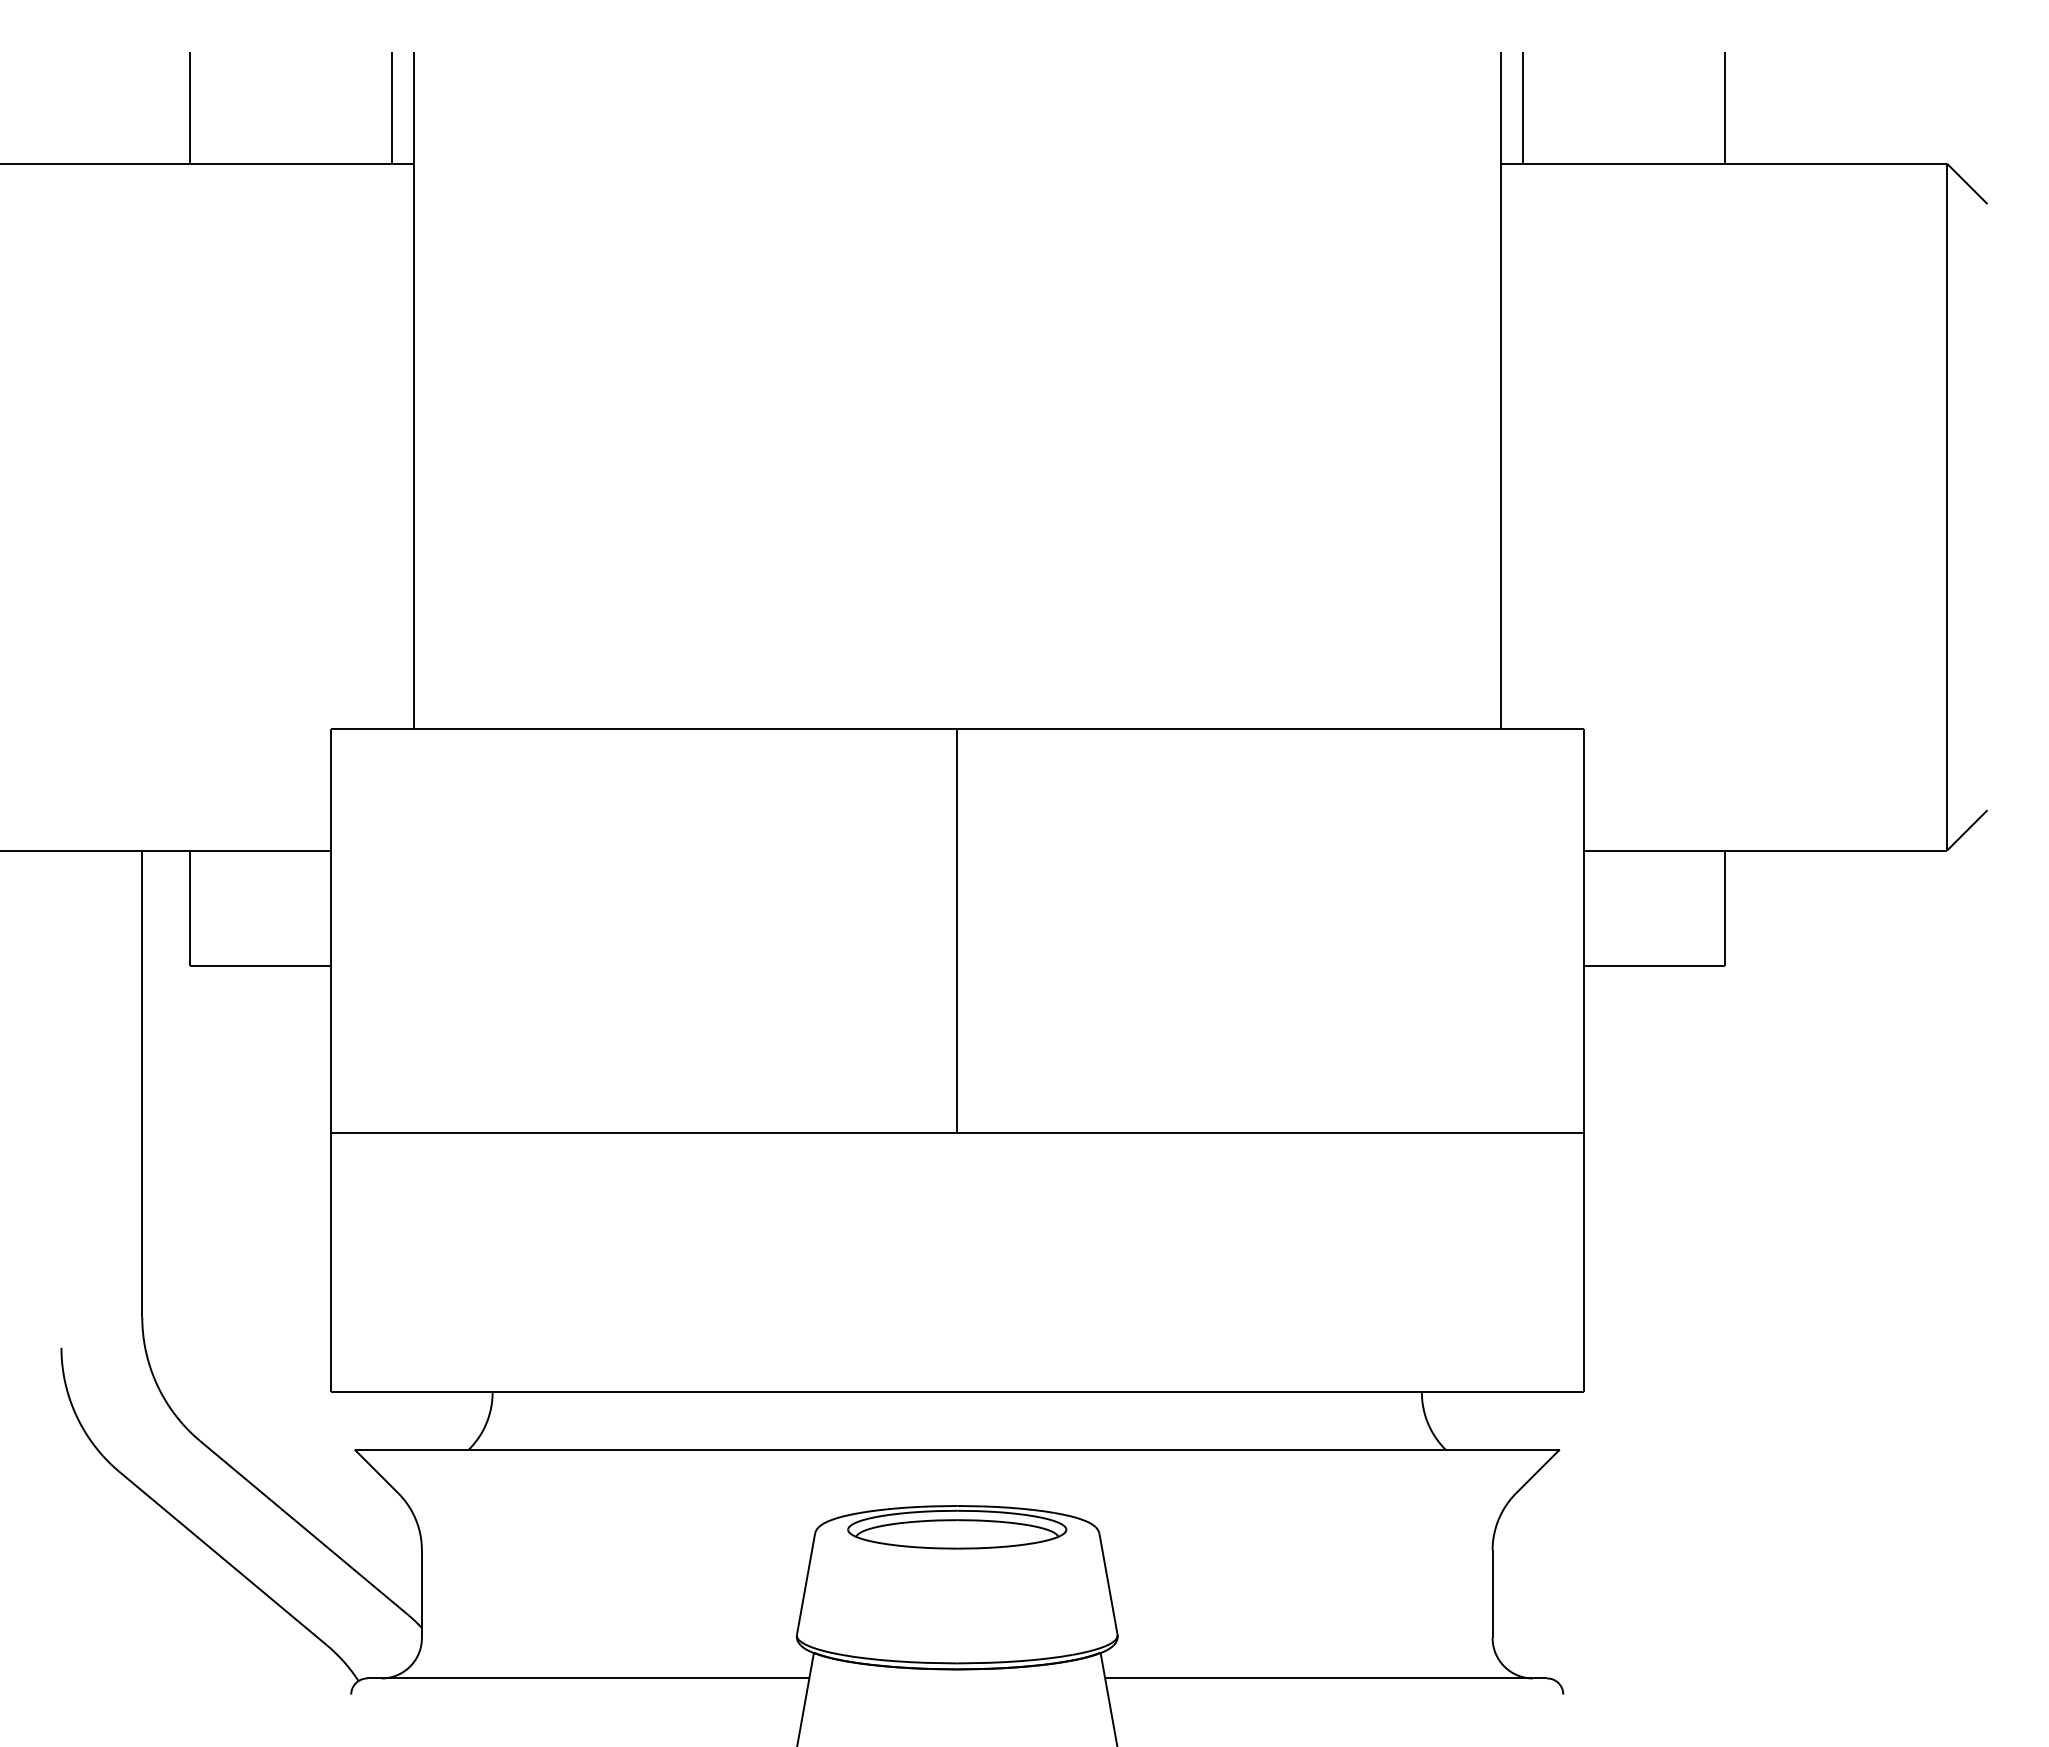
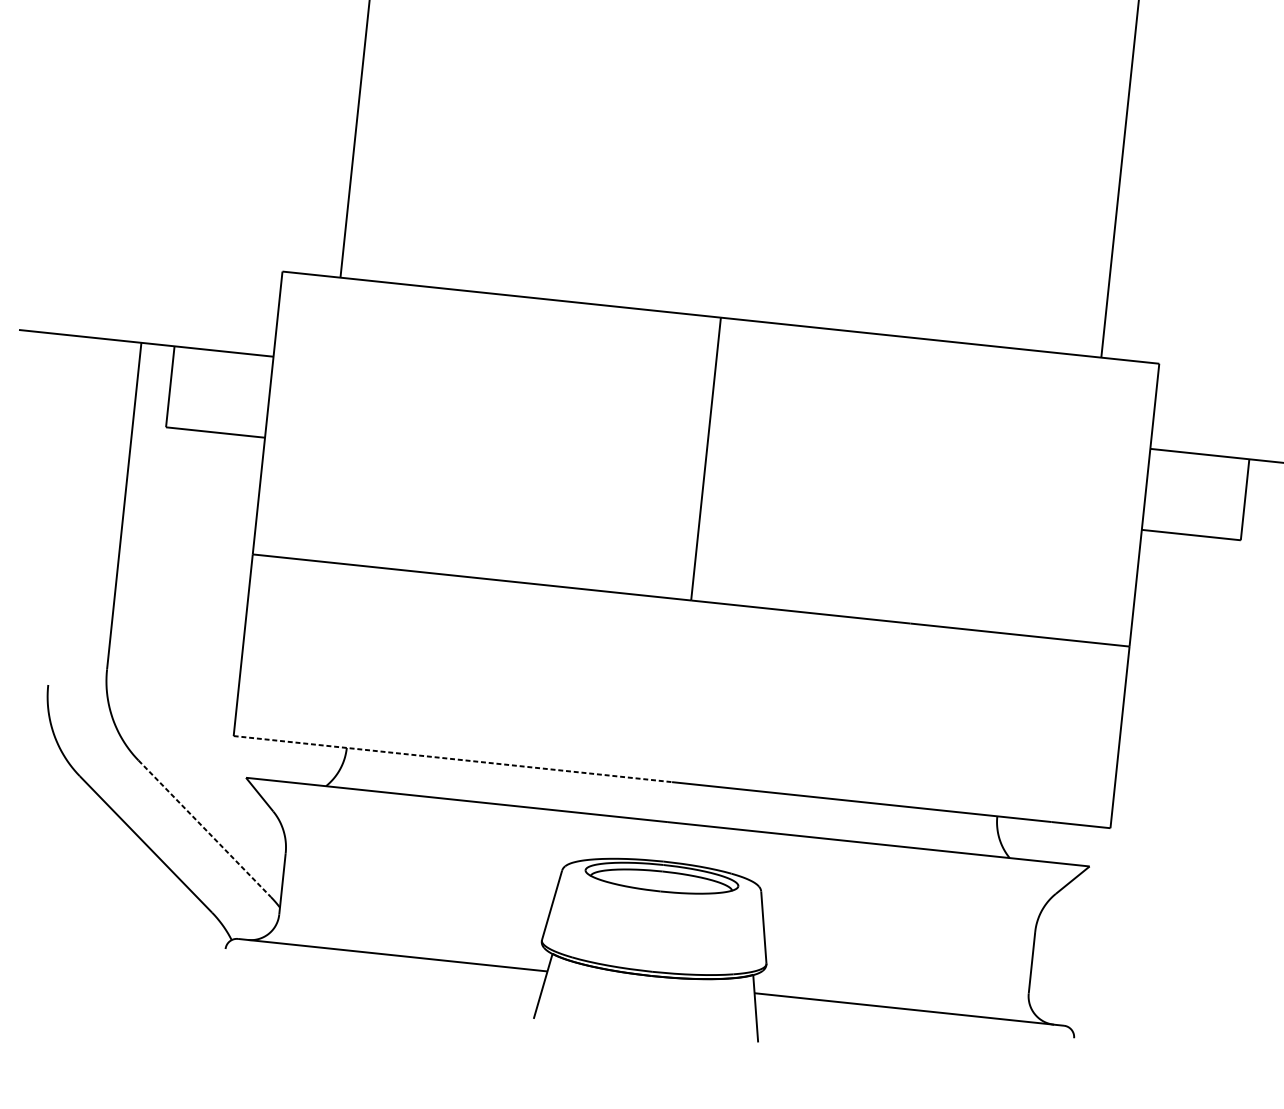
line: (644, 1392) -> (453, 759), solid -> dashed
line: (304, 1528) -> (205, 829), solid -> dashed

